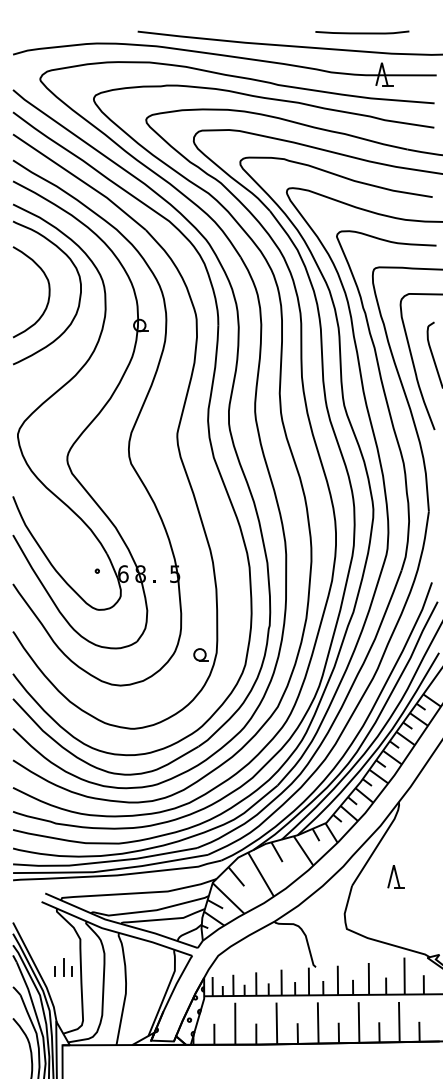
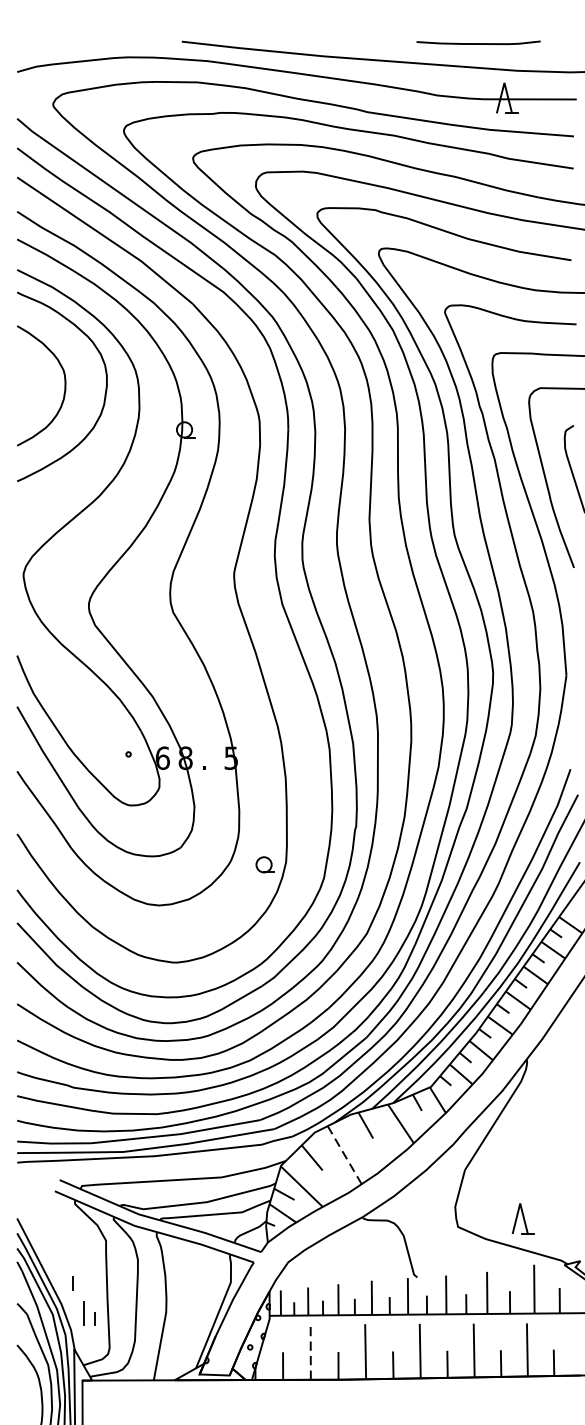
line: (261, 875) -> (345, 1156), solid -> dashed
part: (395, 876) -> (522, 1218), moved
part: (67, 967) -> (89, 1313), moved
line: (235, 1023) -> (310, 1351), solid -> dashed

